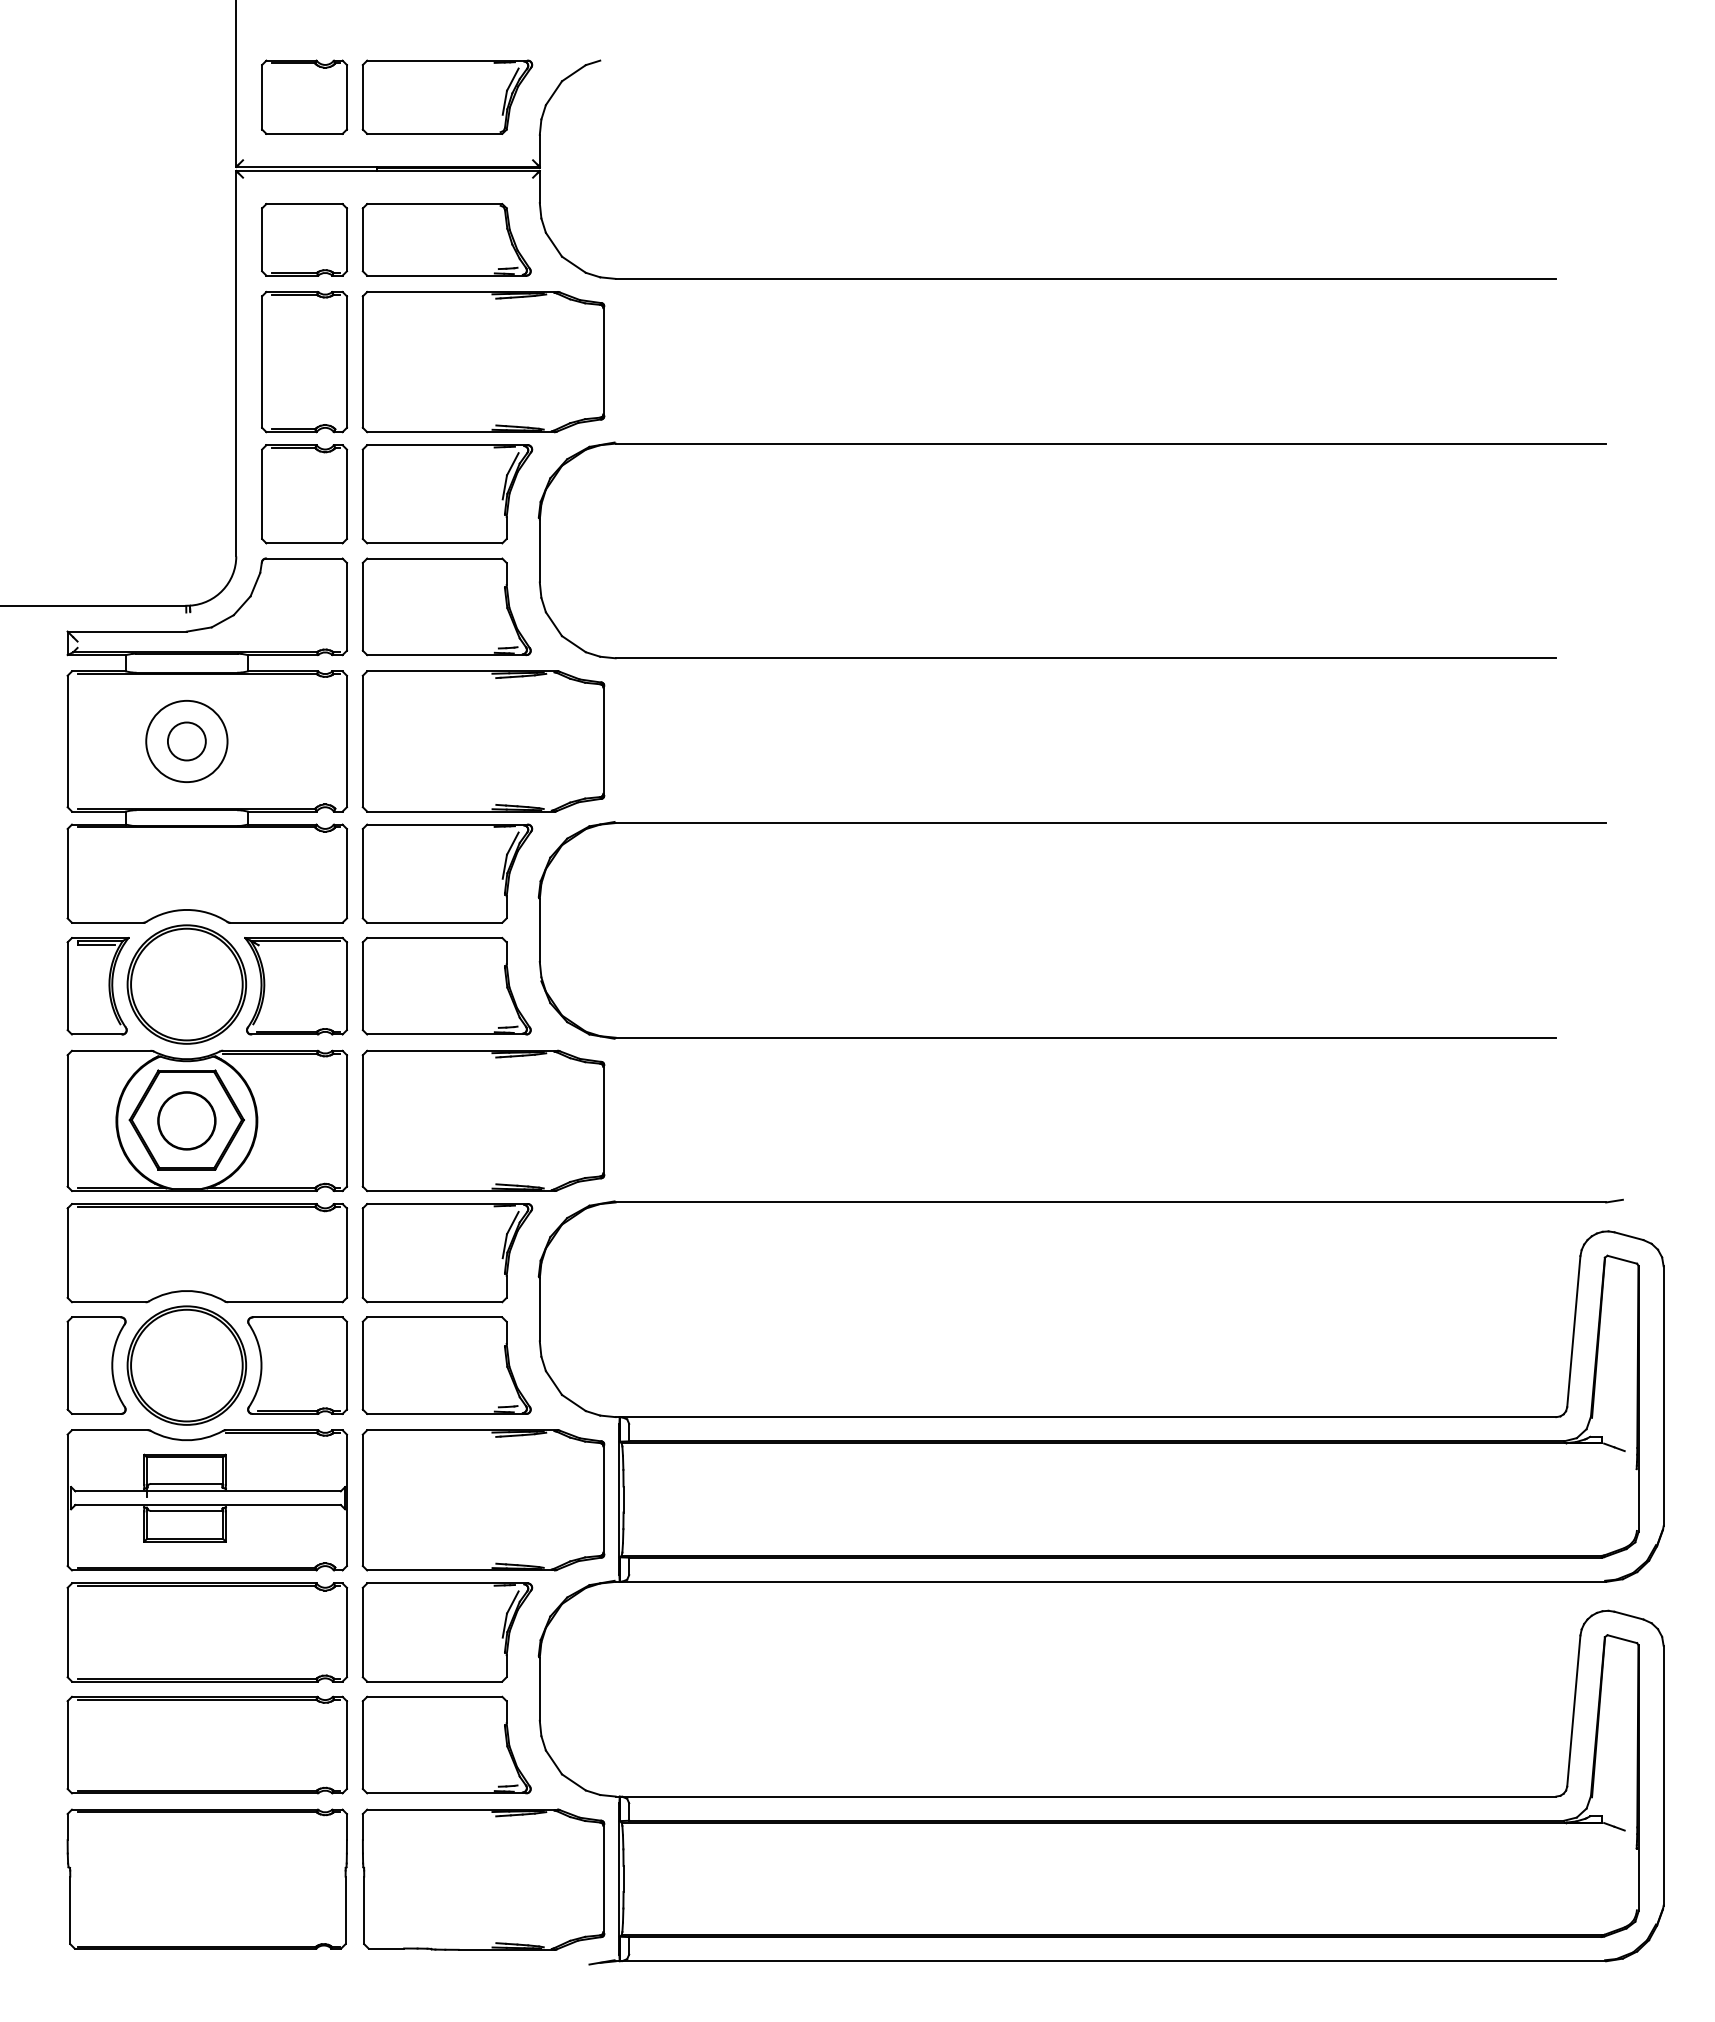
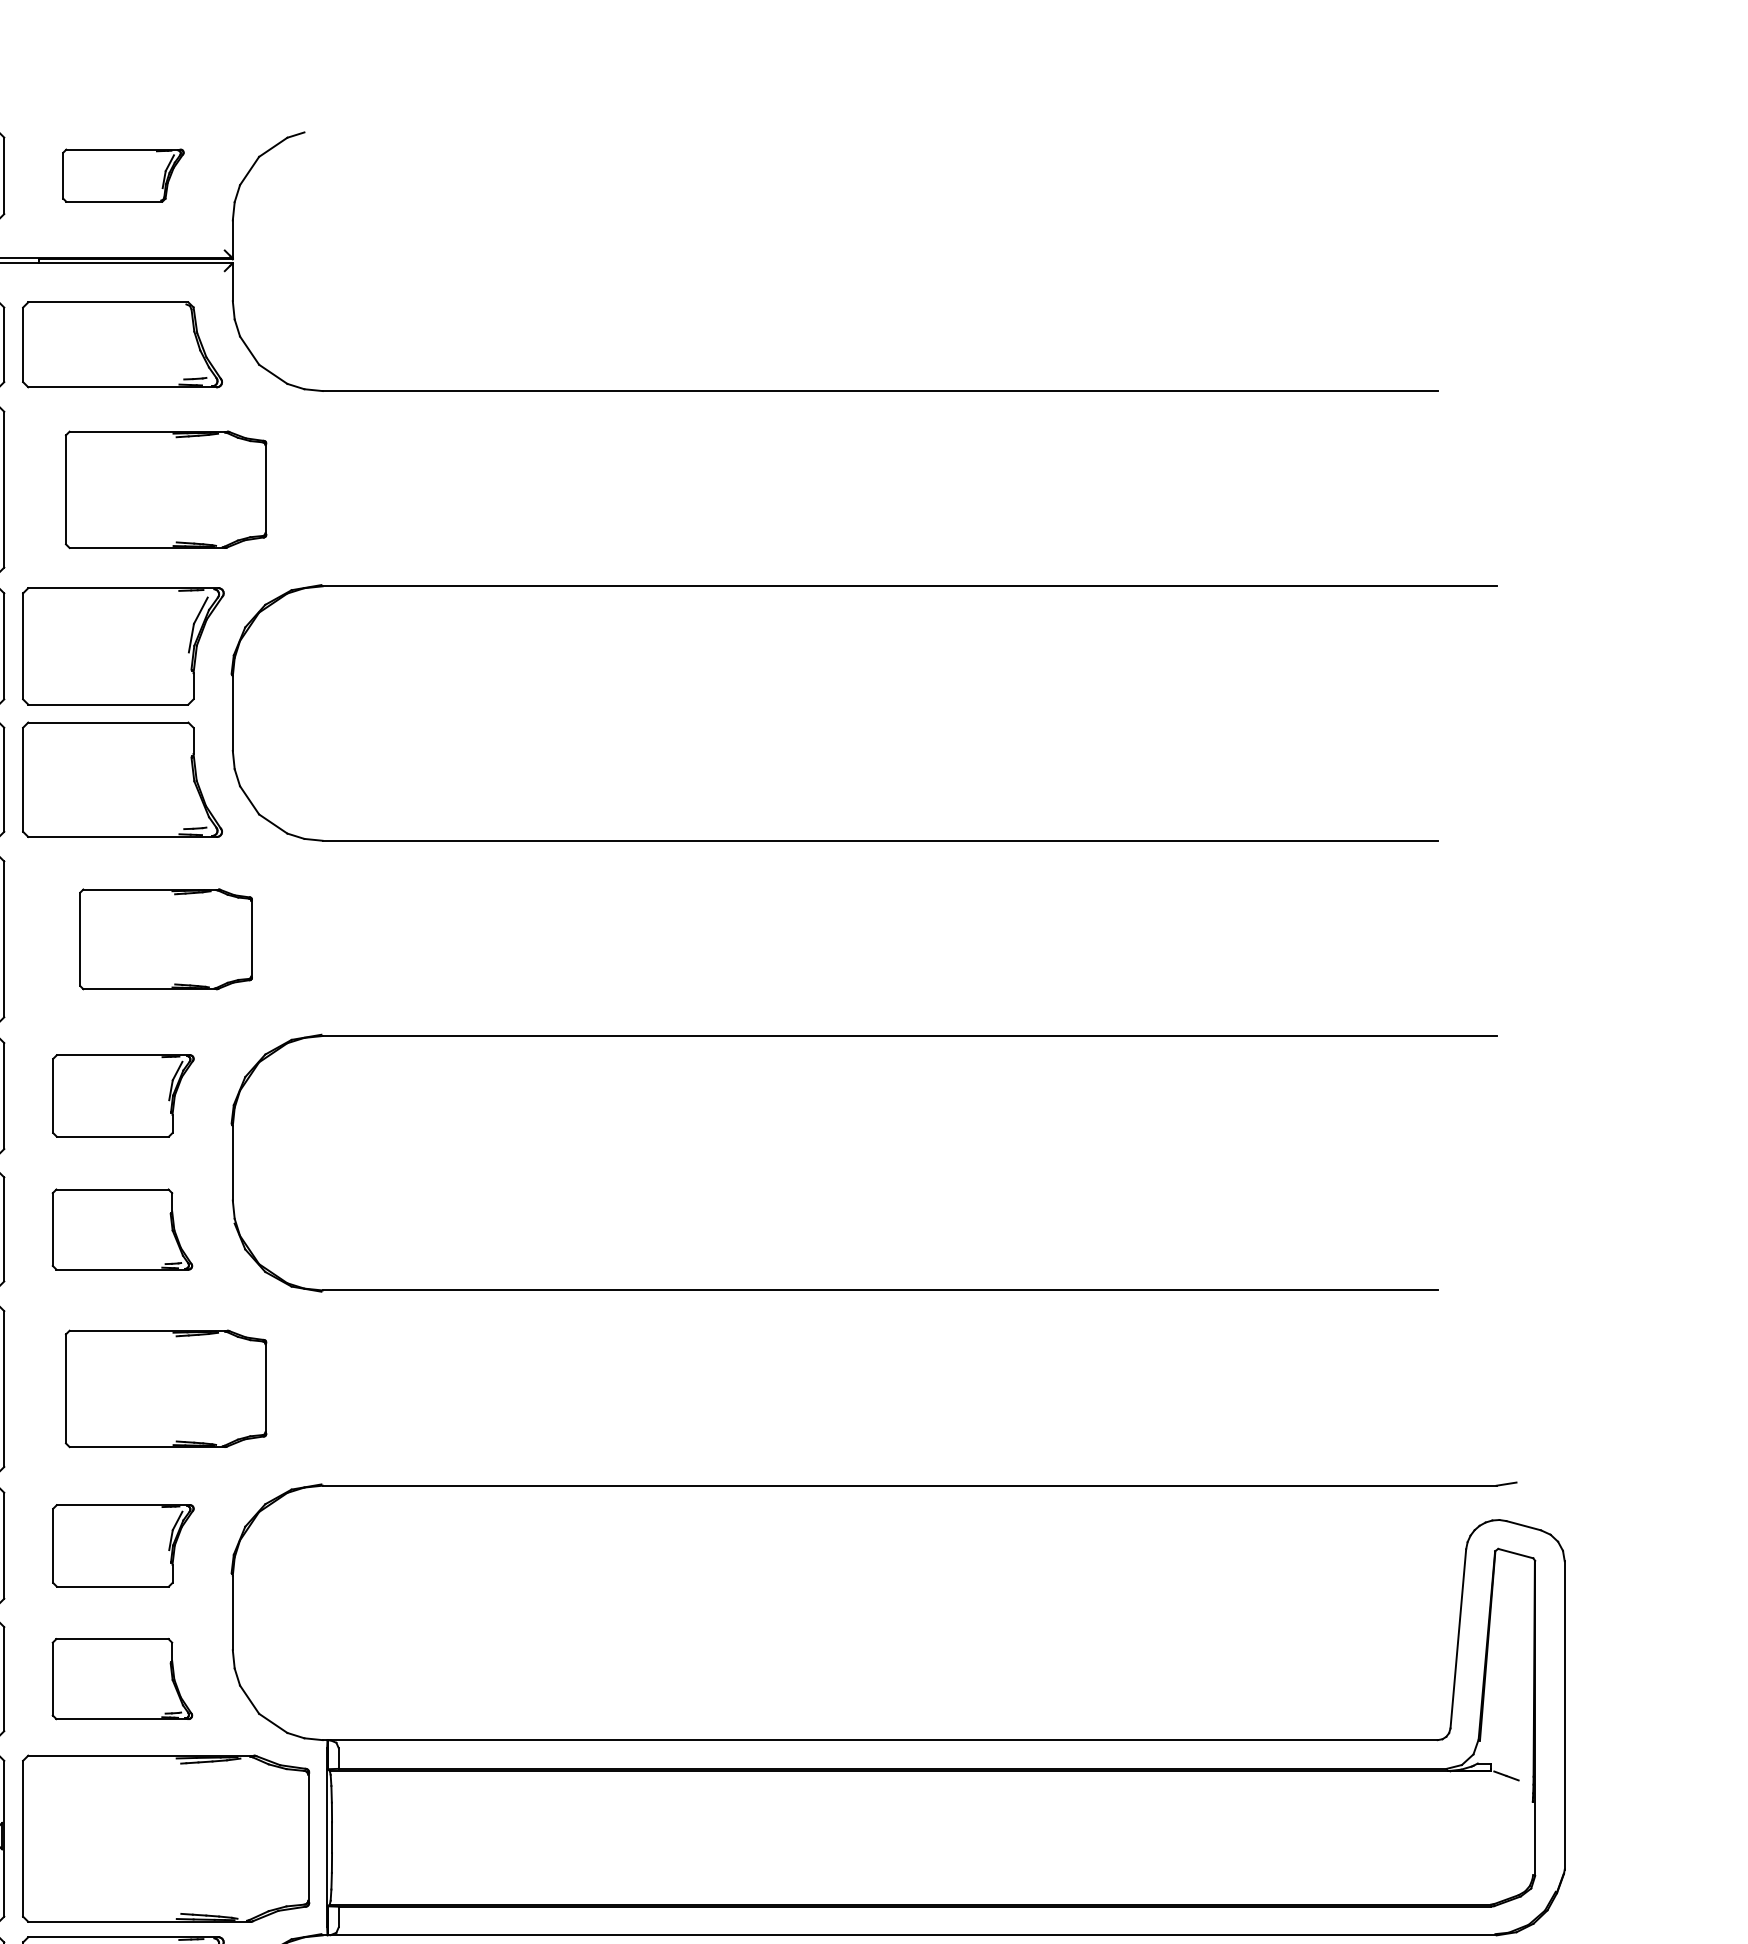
part: (447, 96) -> (123, 174), size x0.6
part: (483, 362) -> (166, 490), size x0.7
part: (483, 741) -> (166, 939), size x0.6
part: (447, 873) -> (123, 1095), size x0.7
part: (446, 986) -> (122, 1229), size x0.7
part: (483, 1120) -> (166, 1388), size x0.7
part: (447, 1253) -> (123, 1546), size x0.7
part: (446, 1365) -> (122, 1678), size x0.7

